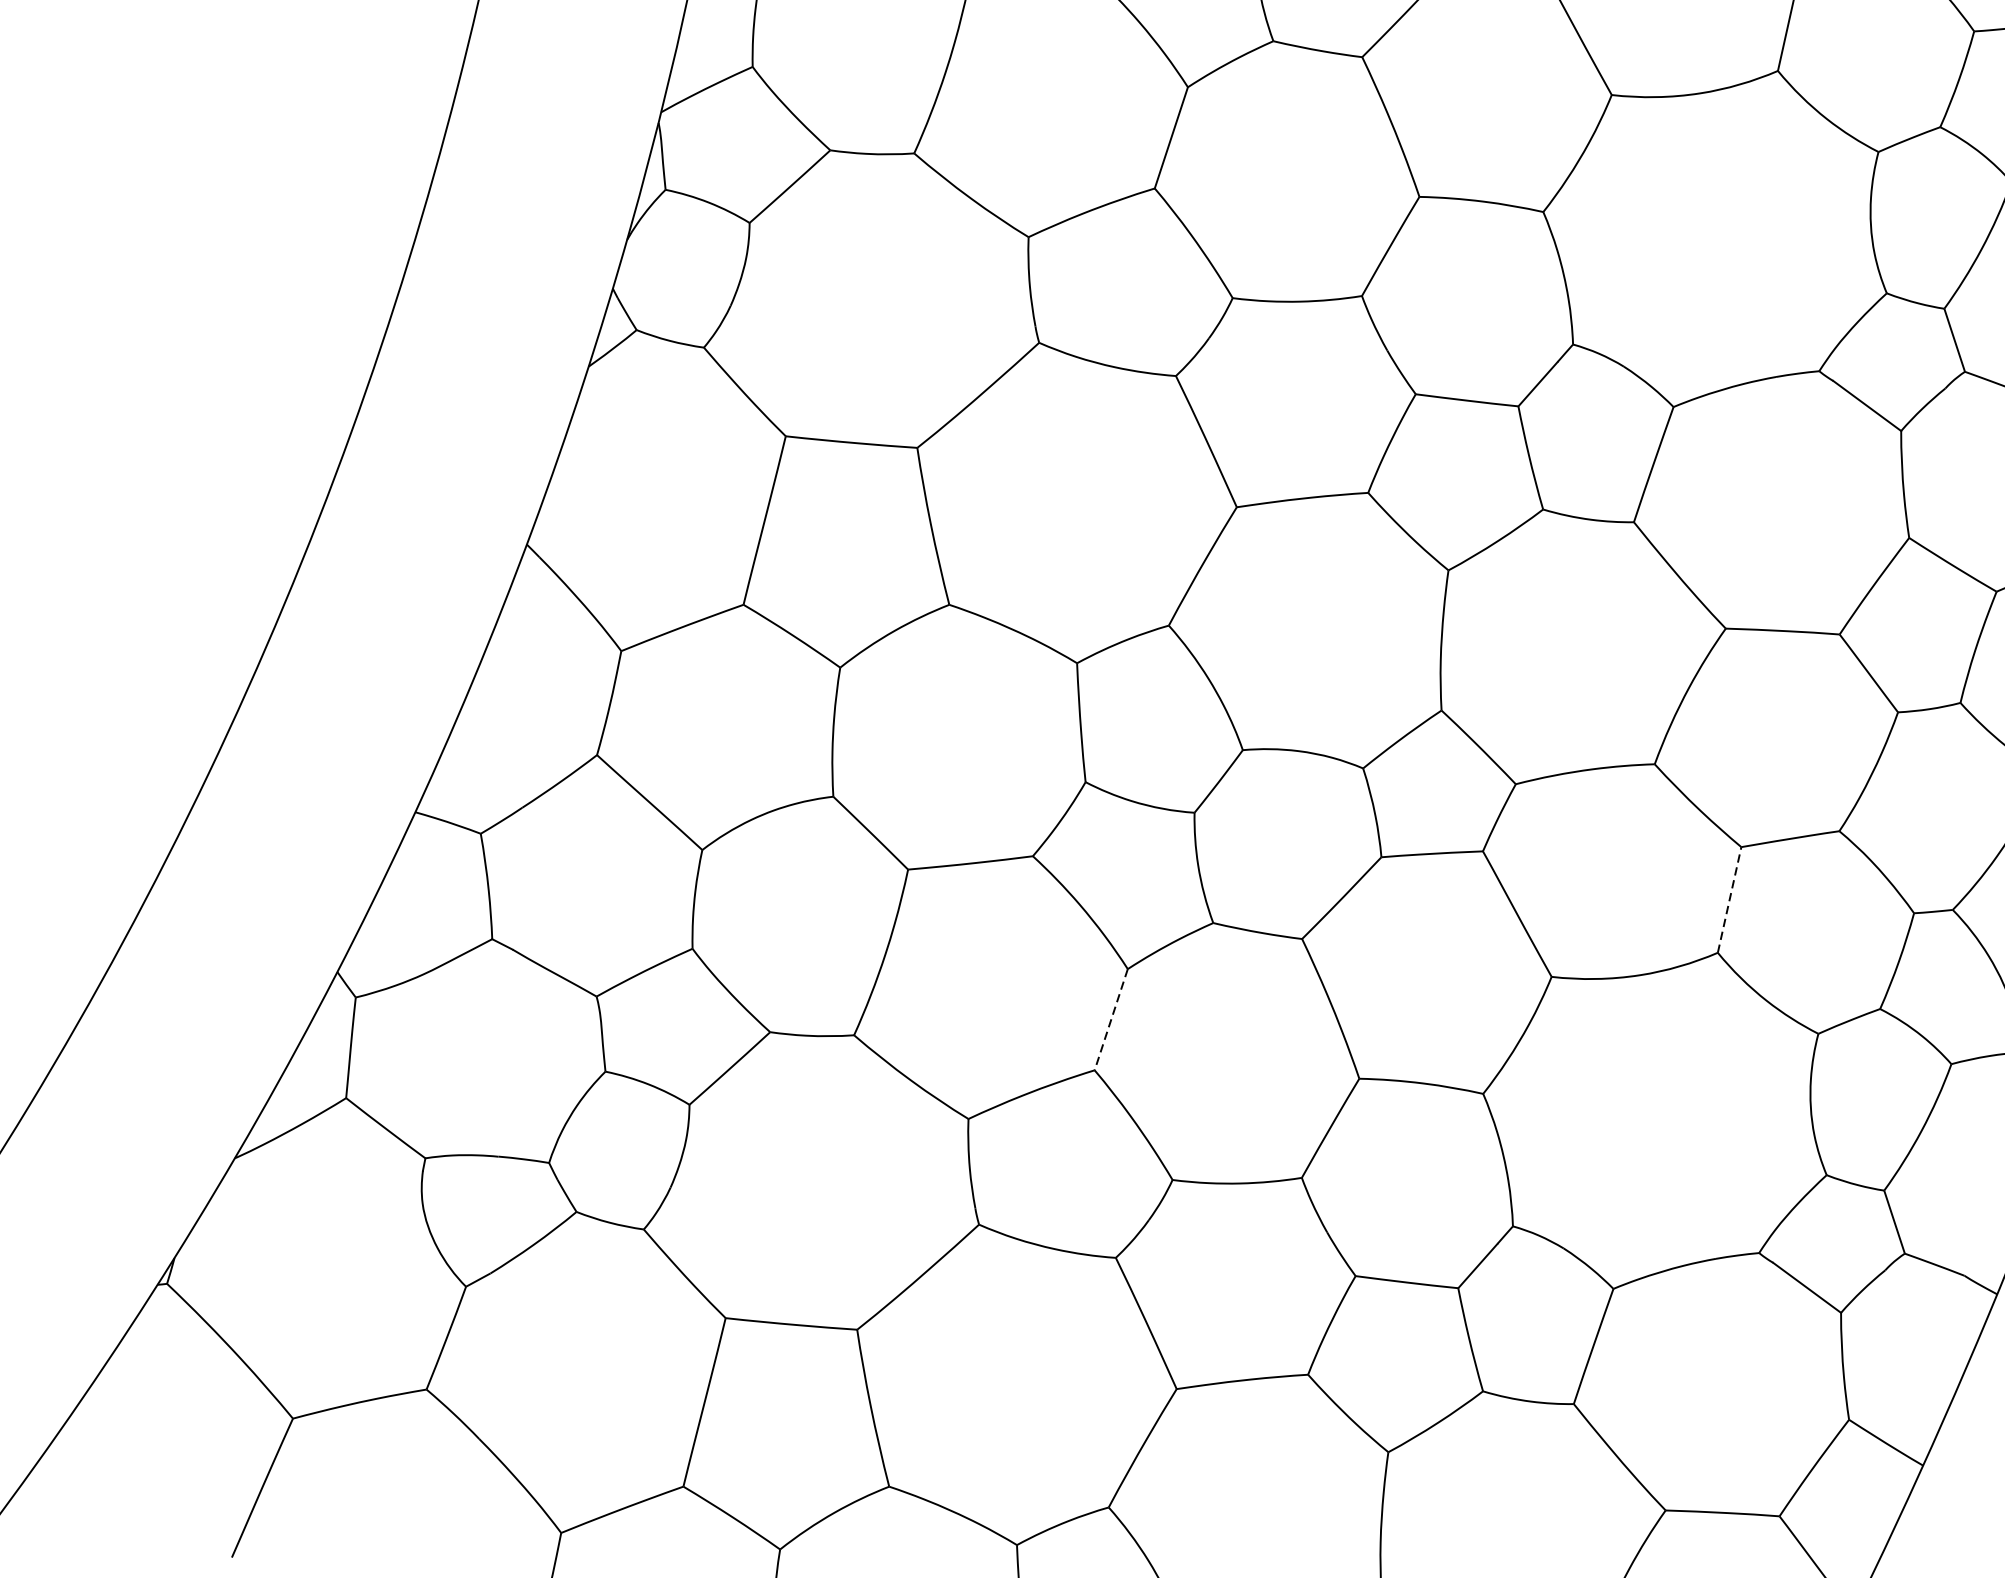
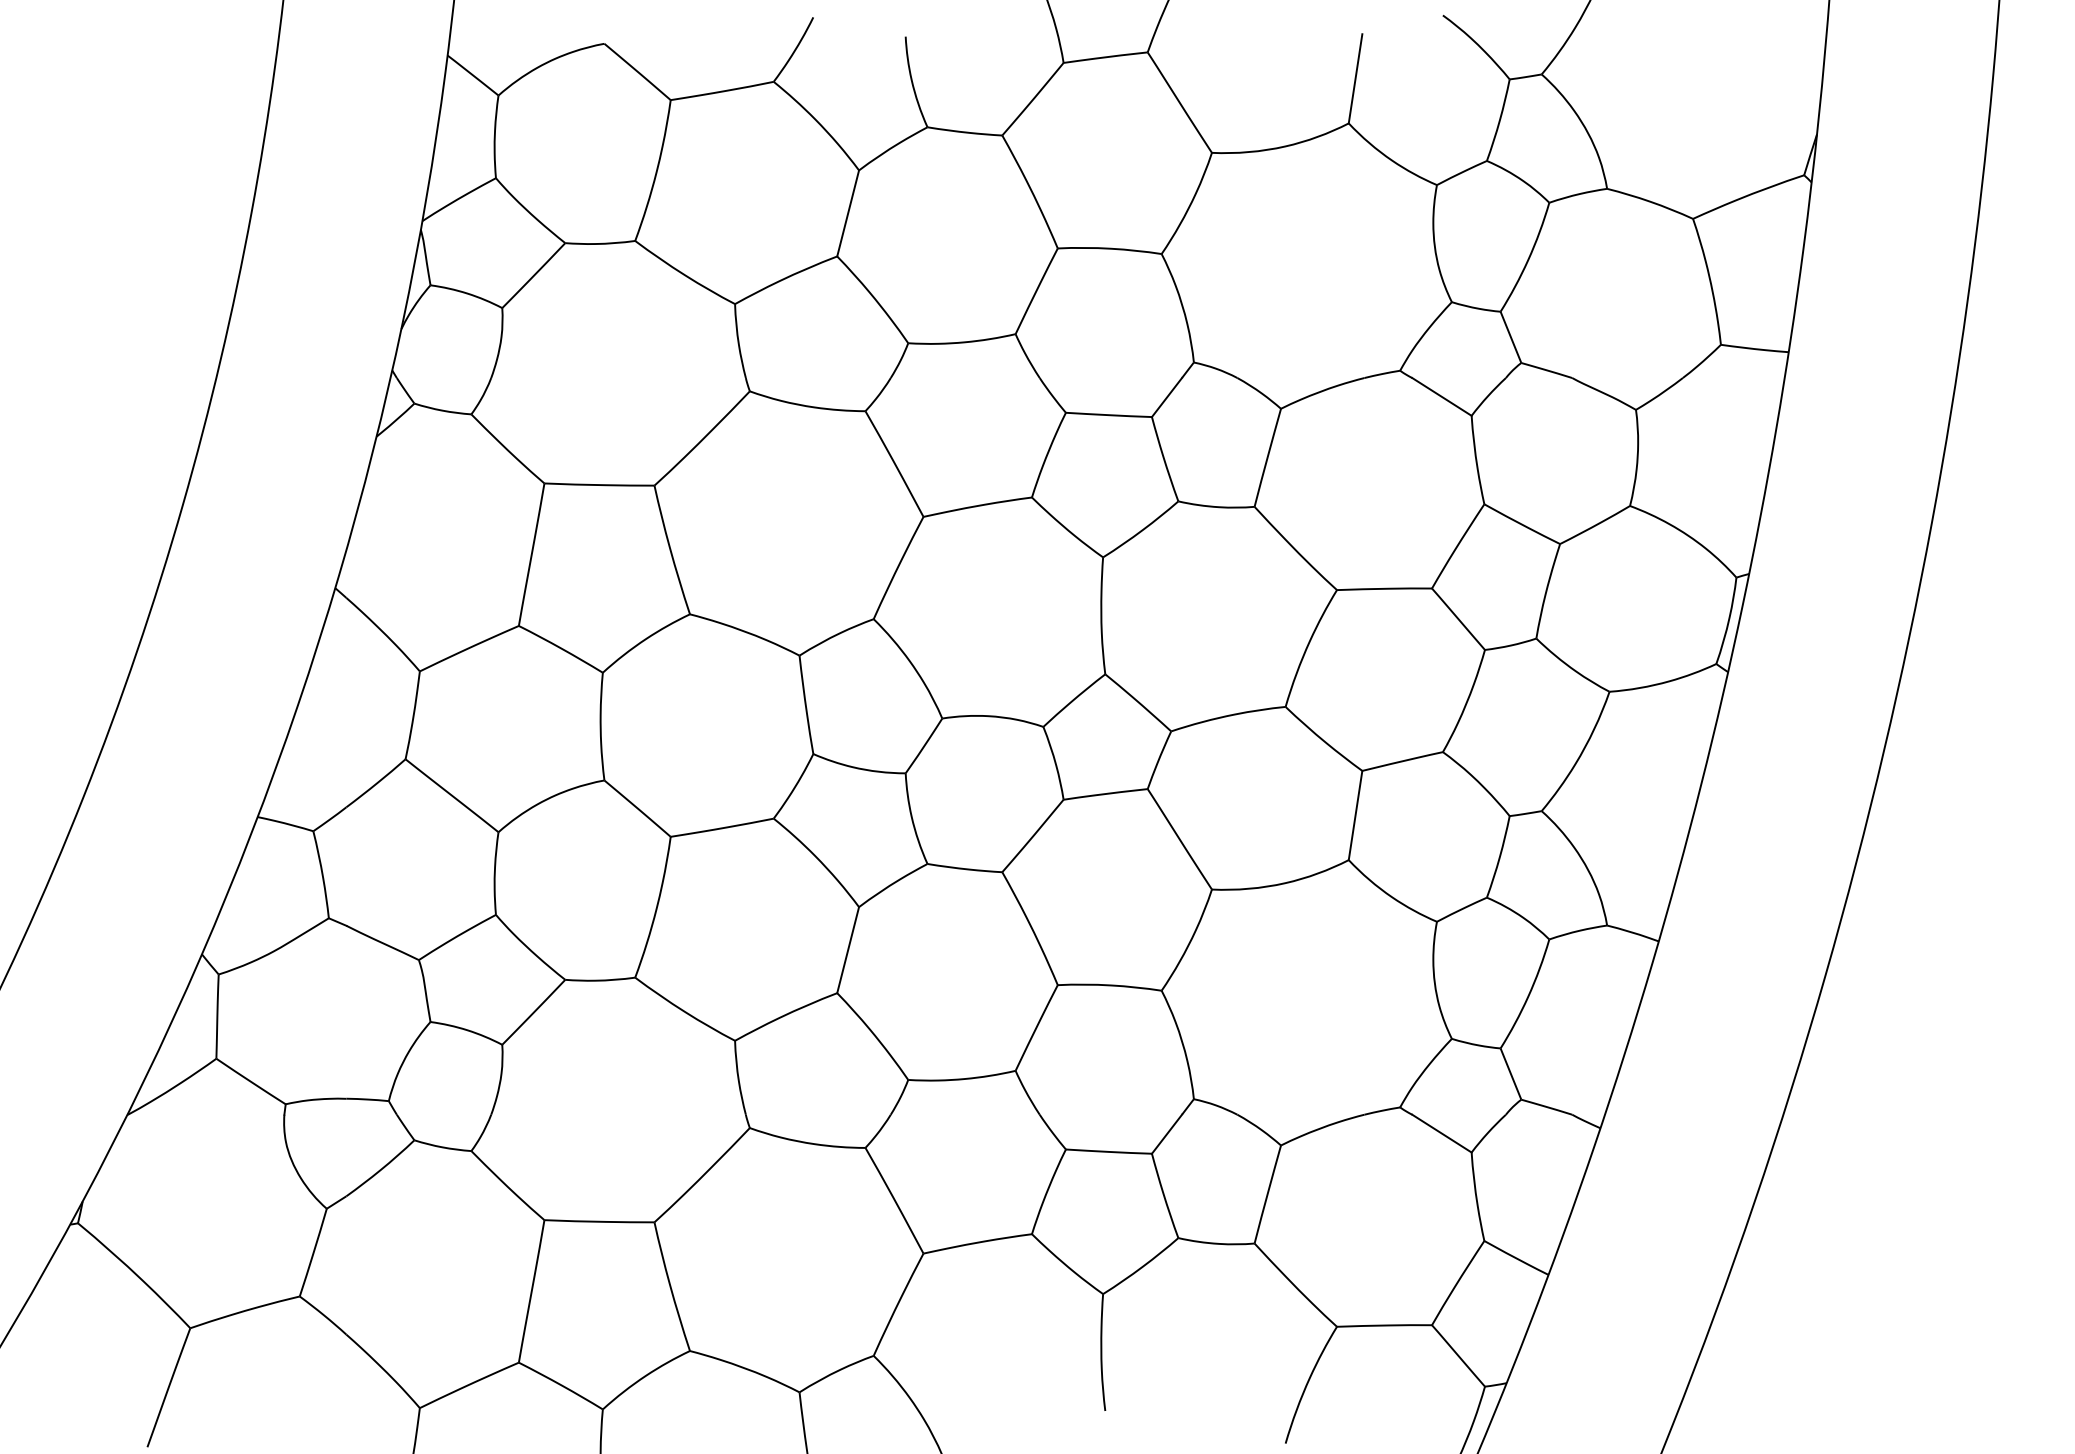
line: (1729, 899) -> (1355, 815), dashed -> solid
line: (1111, 1020) -> (848, 950), dashed -> solid

